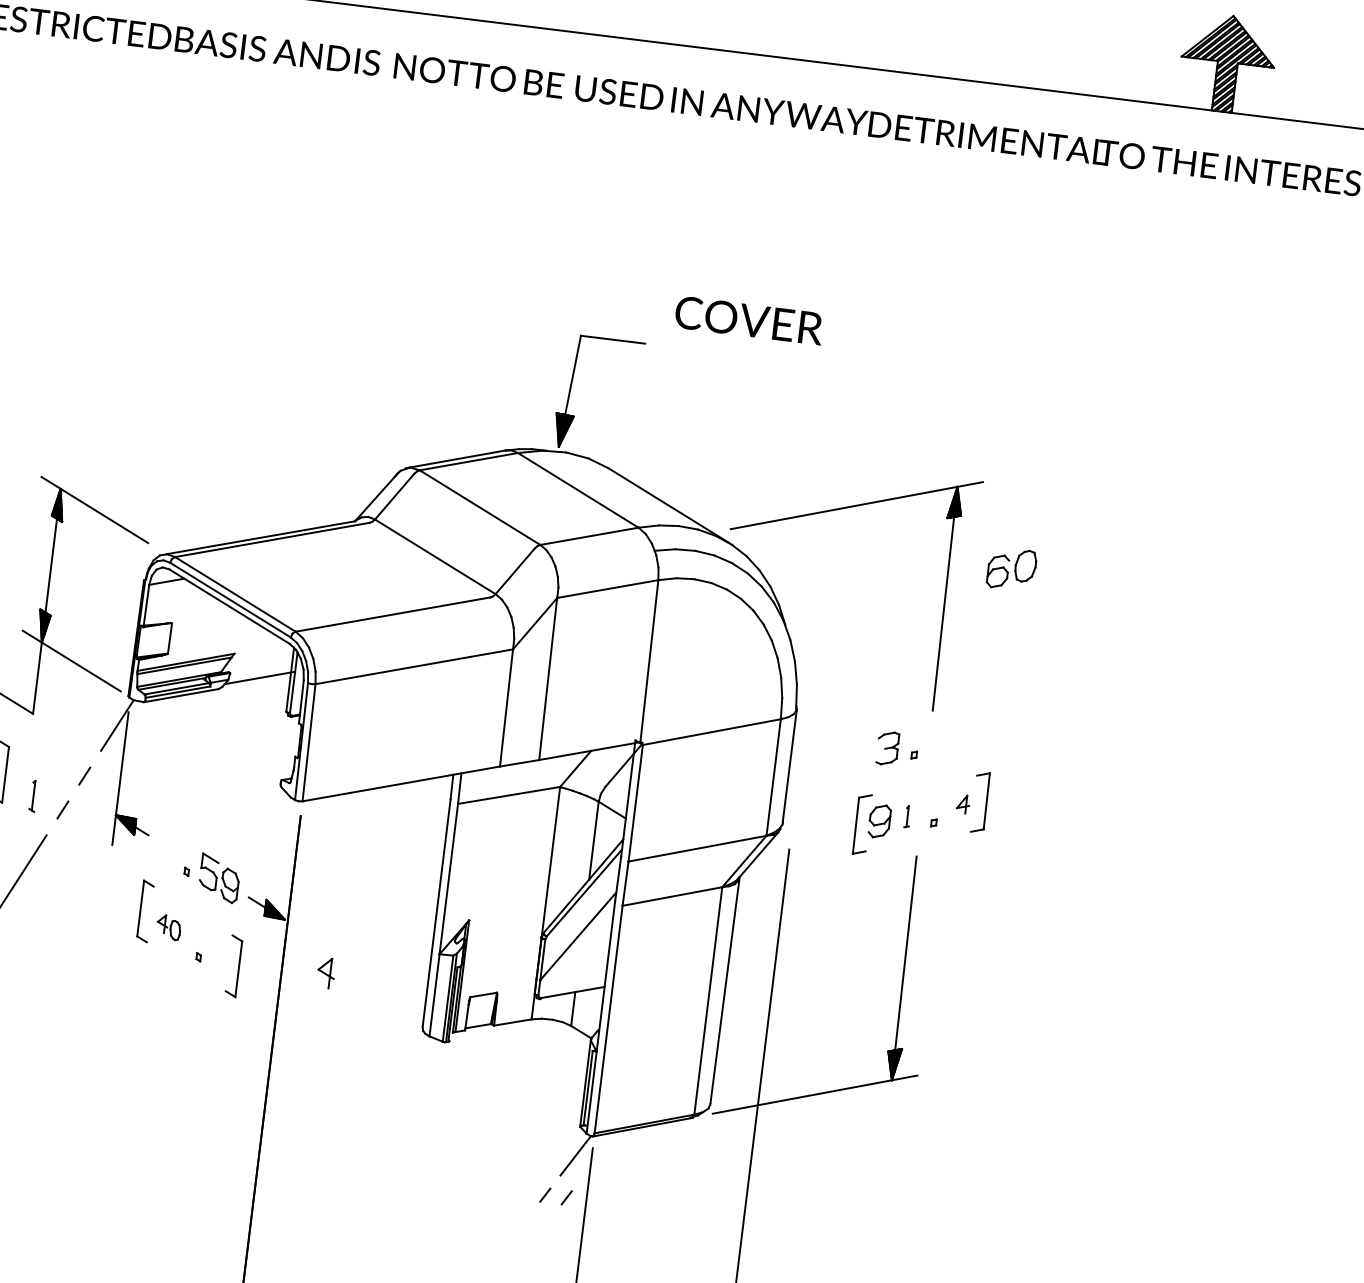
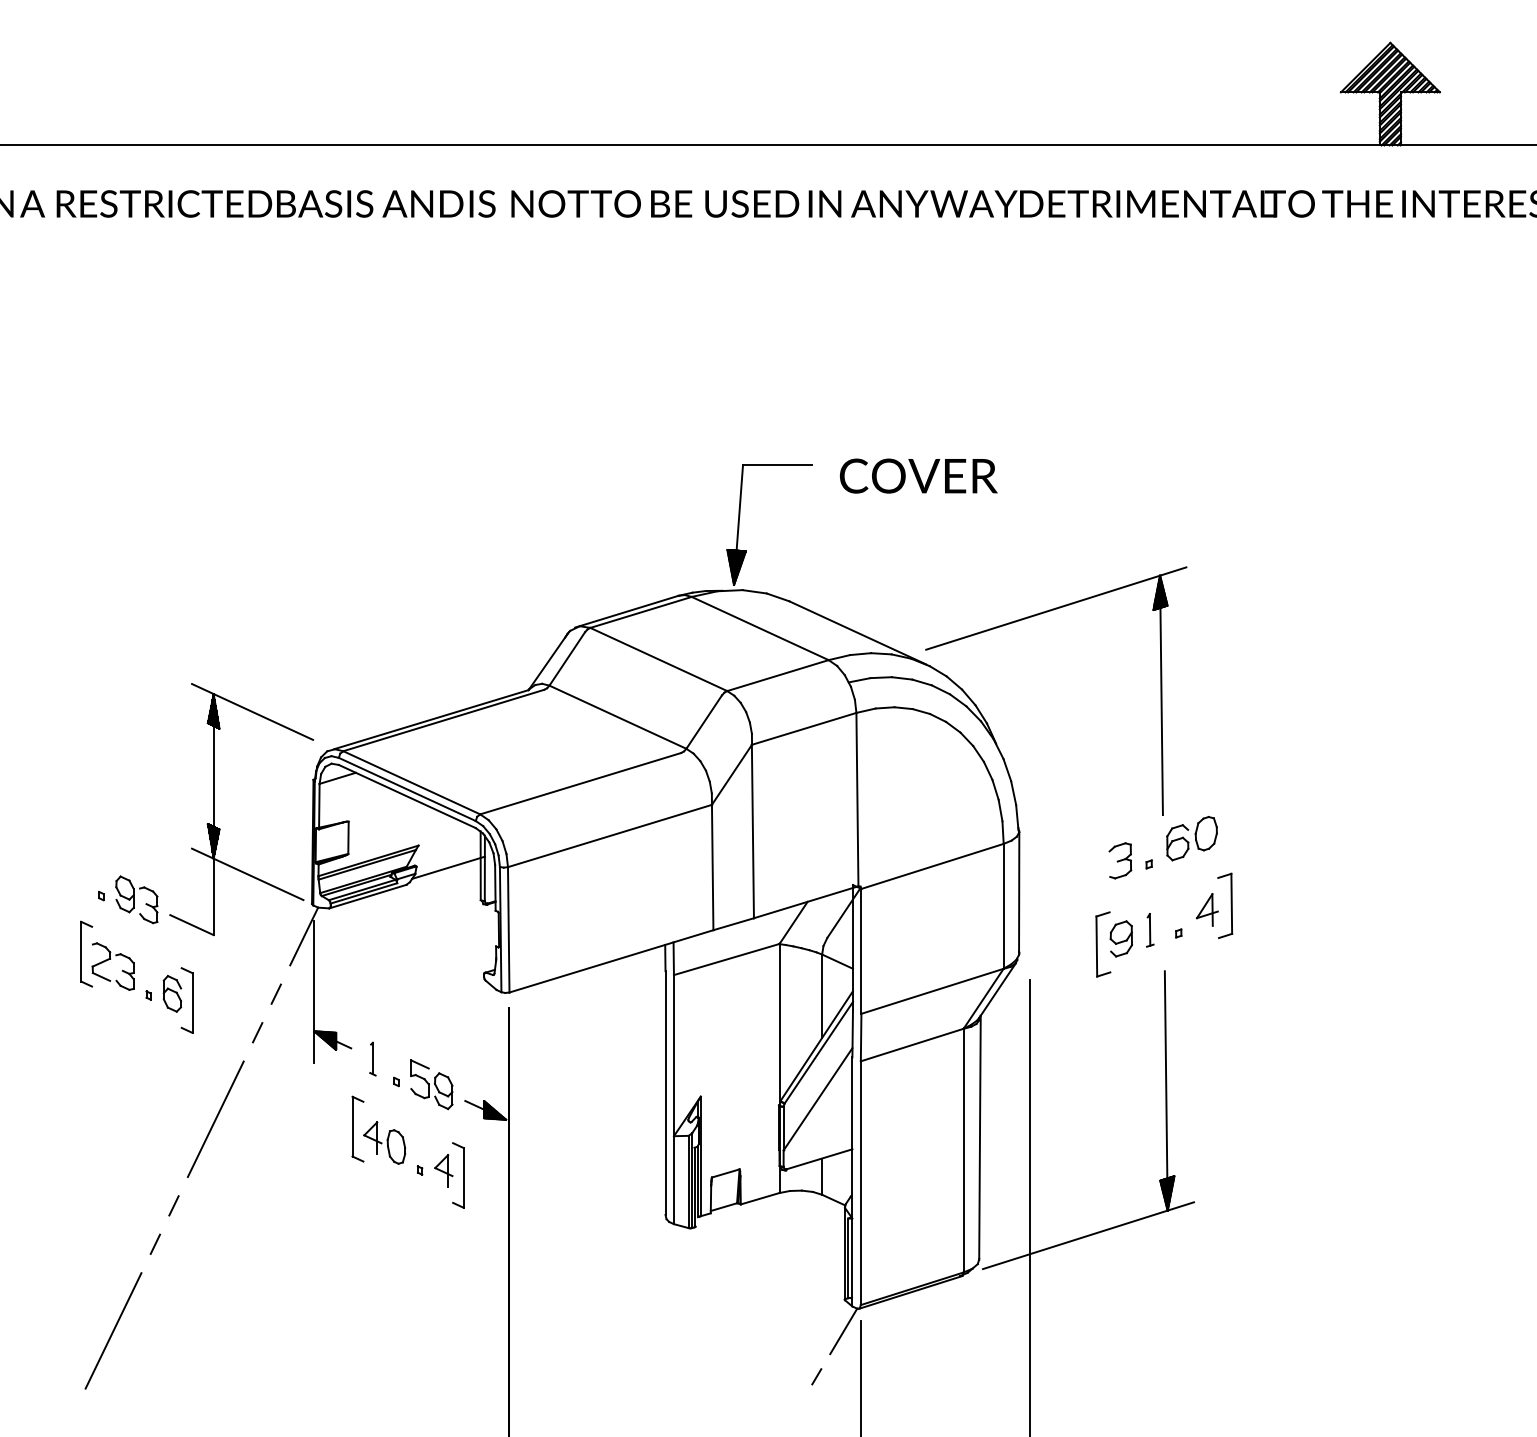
text: (749, 319) -> (918, 475), moved
part: (1011, 569) -> (1191, 838), moved
part: (33, 795) -> (372, 1058), moved
part: (963, 803) -> (1207, 909), size x1.67
part: (907, 816) -> (1150, 930), size x1.43
part: (168, 926) -> (384, 1142), size x1.67
part: (326, 972) -> (443, 1170), moved
line: (566, 1197) -> (839, 1376), removed

